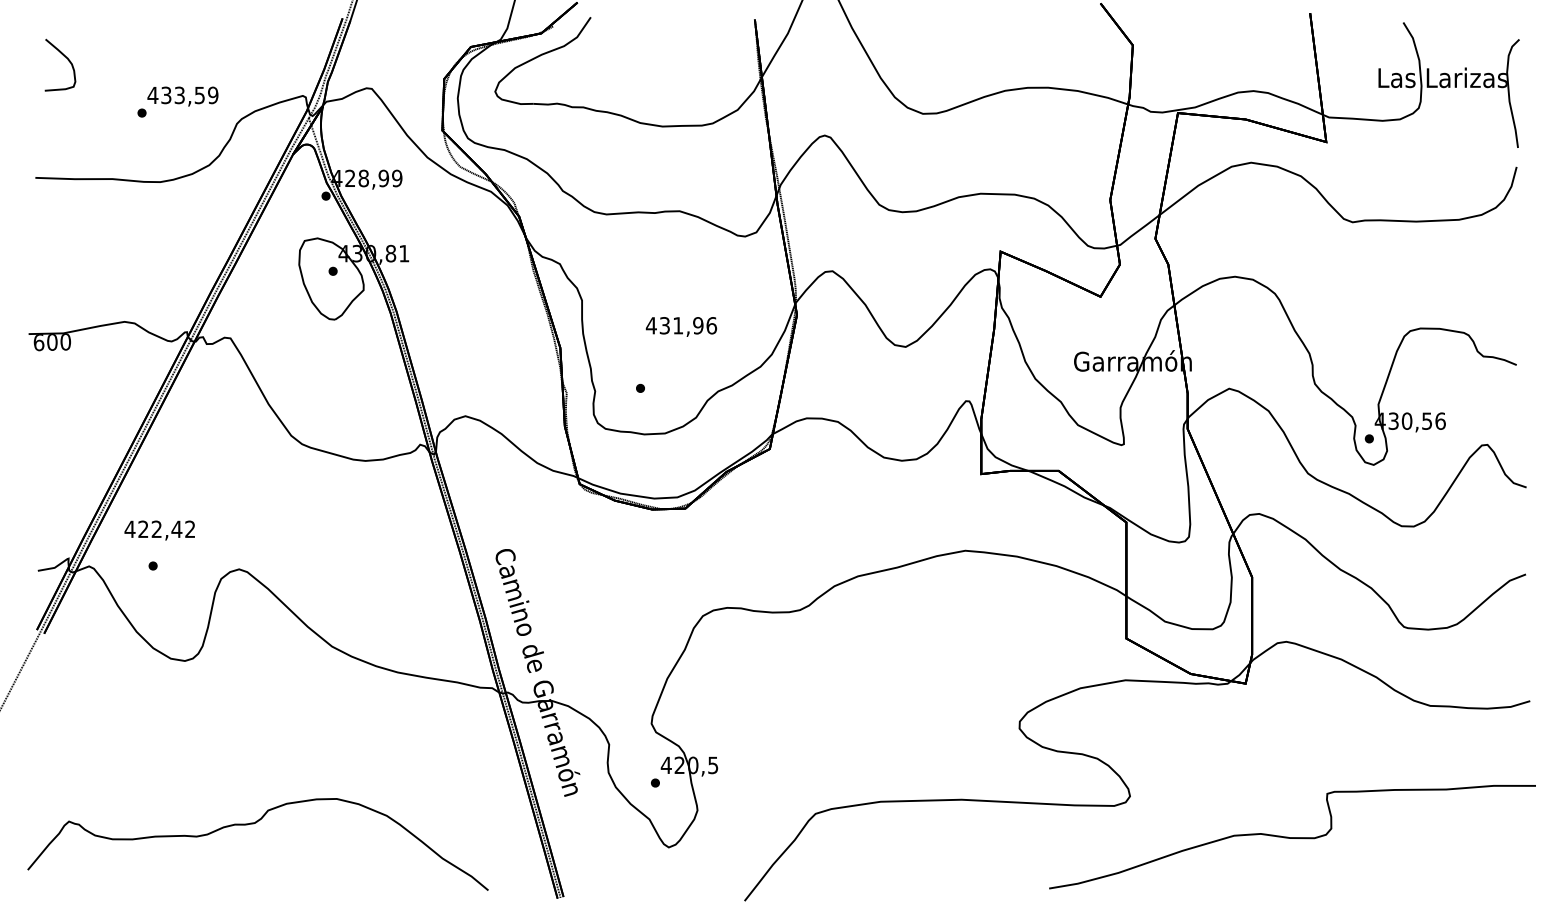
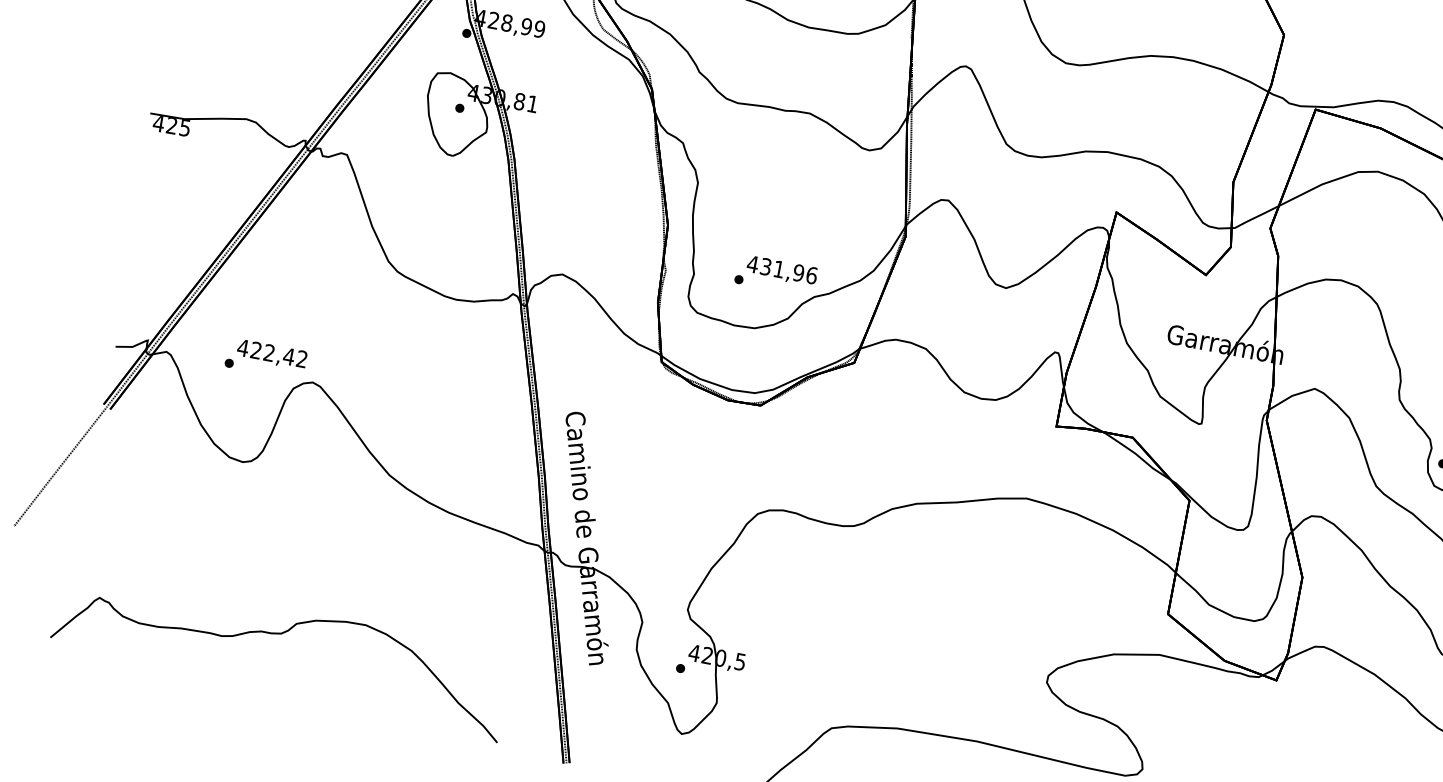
text: (681, 326) -> (782, 270), moved
text: (52, 342) -> (172, 126), 600 -> 425
text: (159, 530) -> (271, 354), moved

